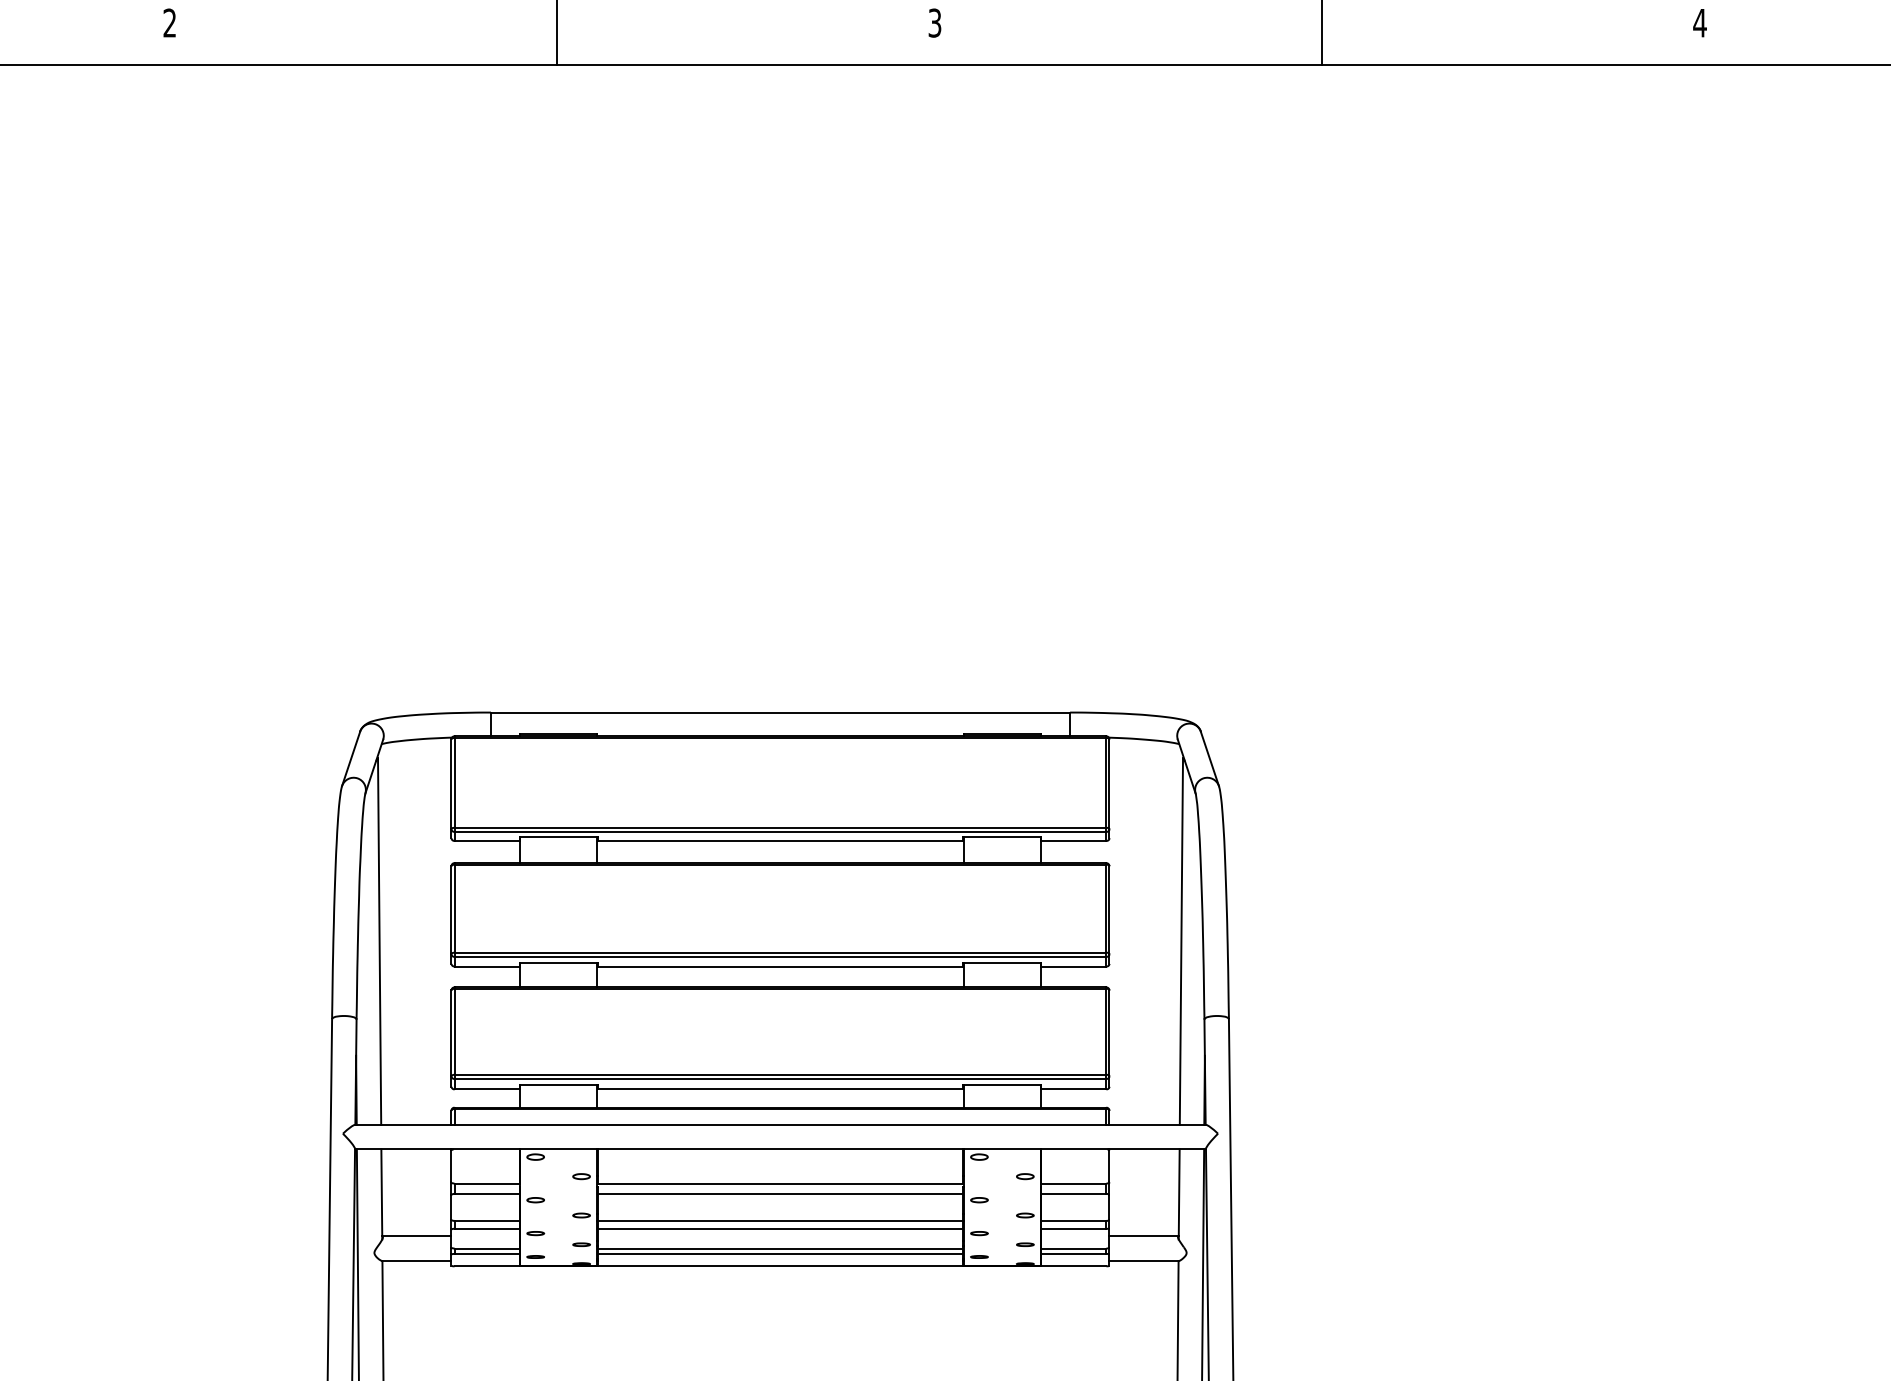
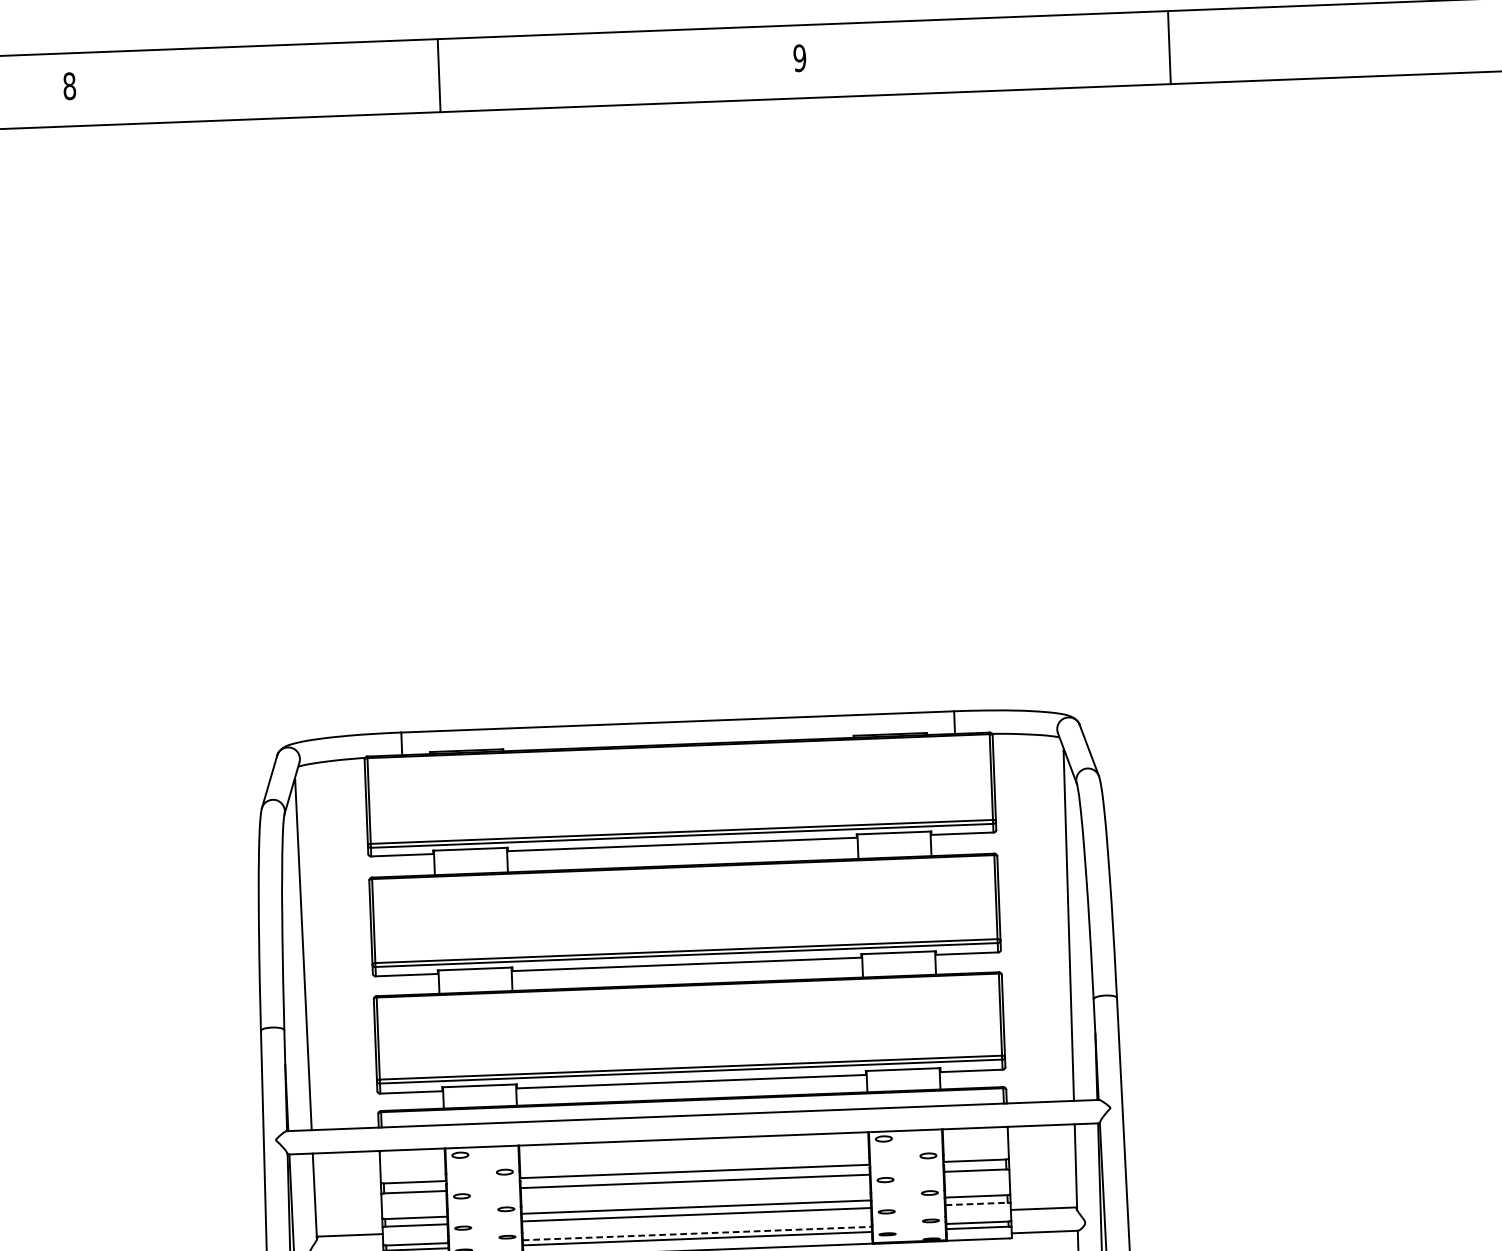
text: (169, 22) -> (69, 85), 2 -> 8
text: (934, 22) -> (799, 57), 3 -> 9
line: (1073, 1228) -> (976, 1203), solid -> dashed
line: (780, 1248) -> (697, 1233), solid -> dashed

